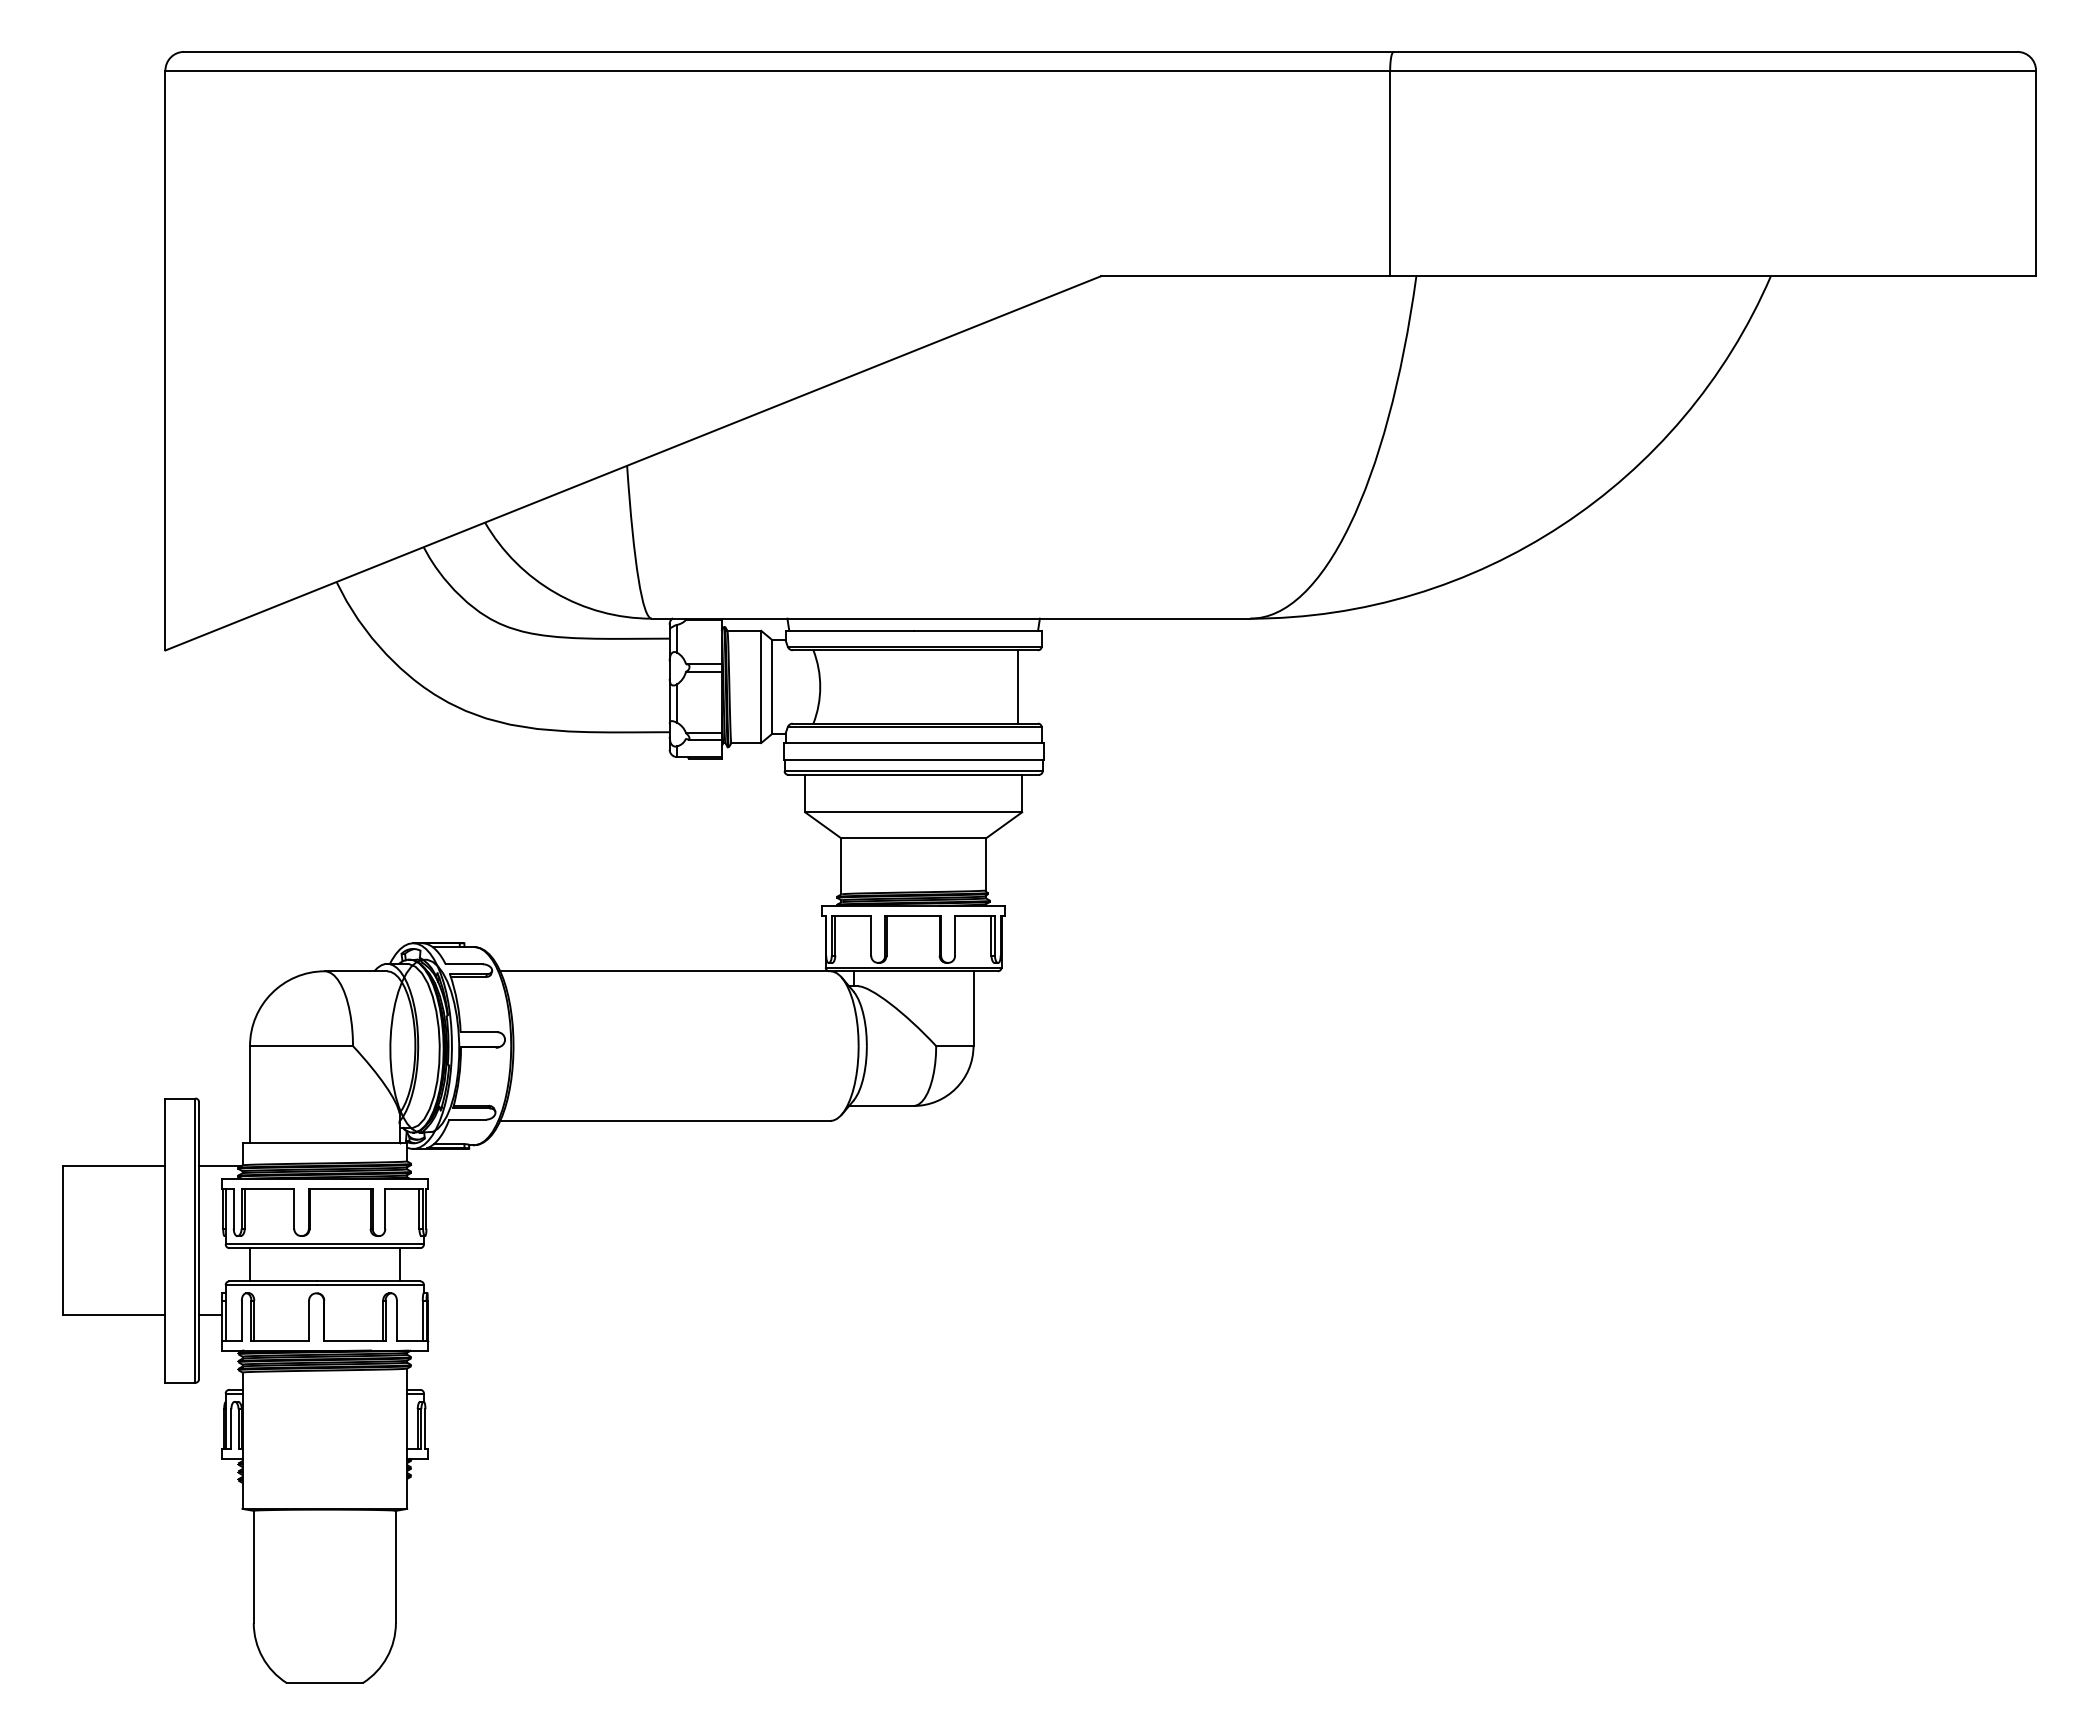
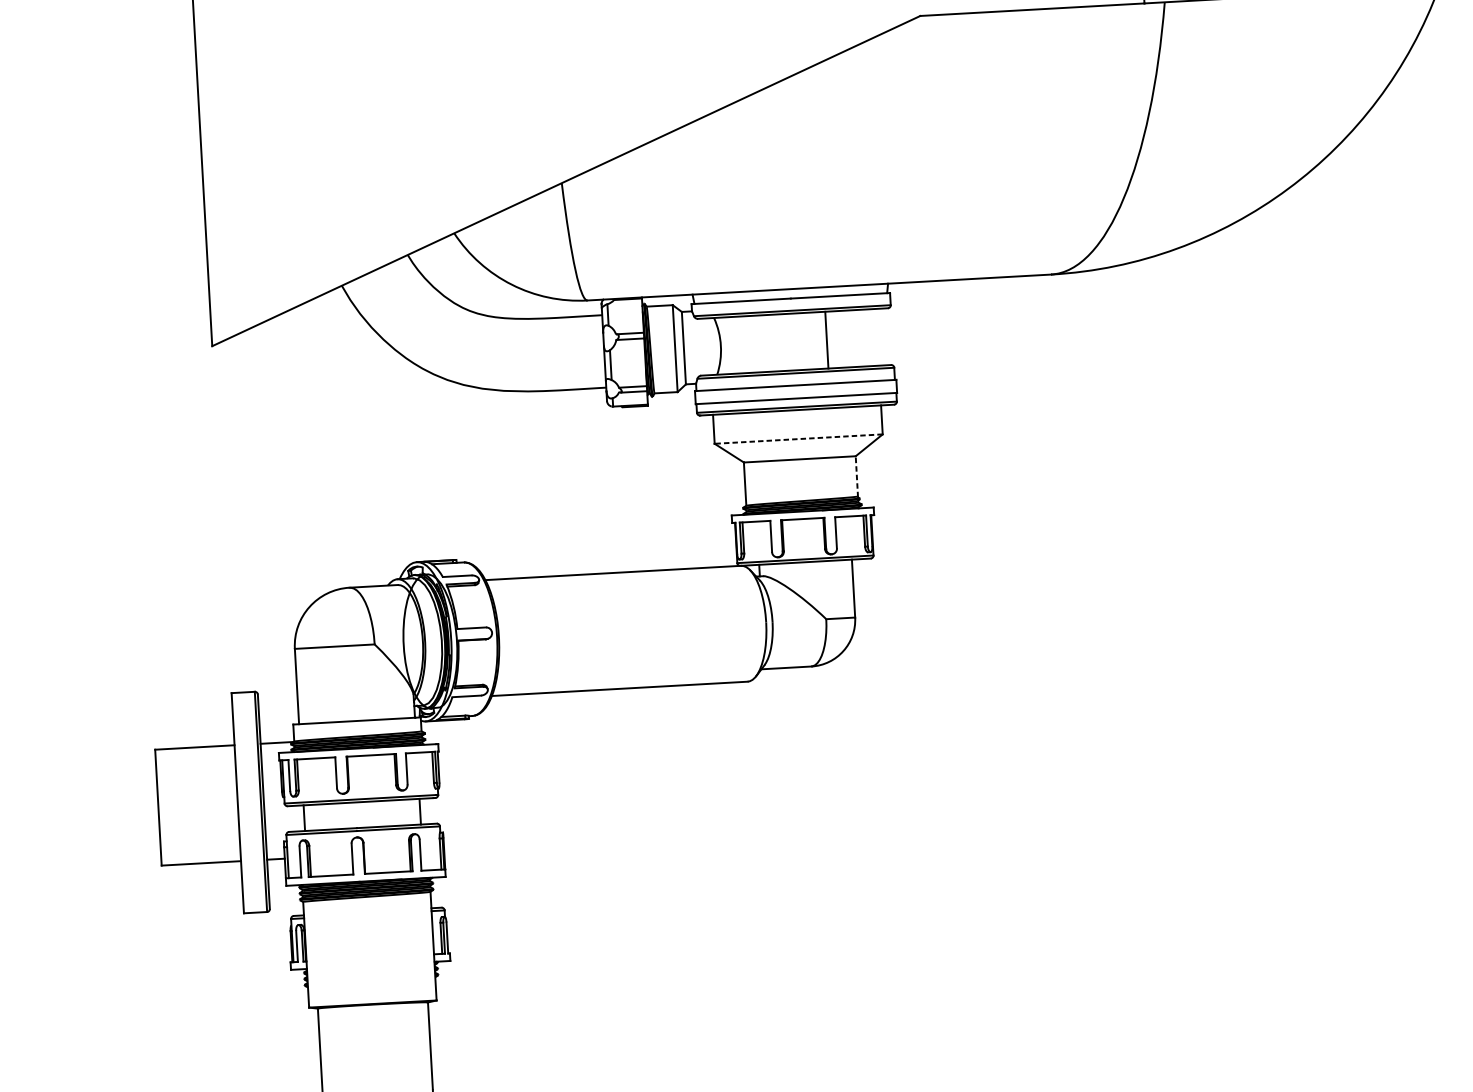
line: (1018, 686) -> (827, 339), moved
line: (913, 812) -> (798, 439), solid -> dashed
line: (985, 864) -> (856, 476), solid -> dashed

